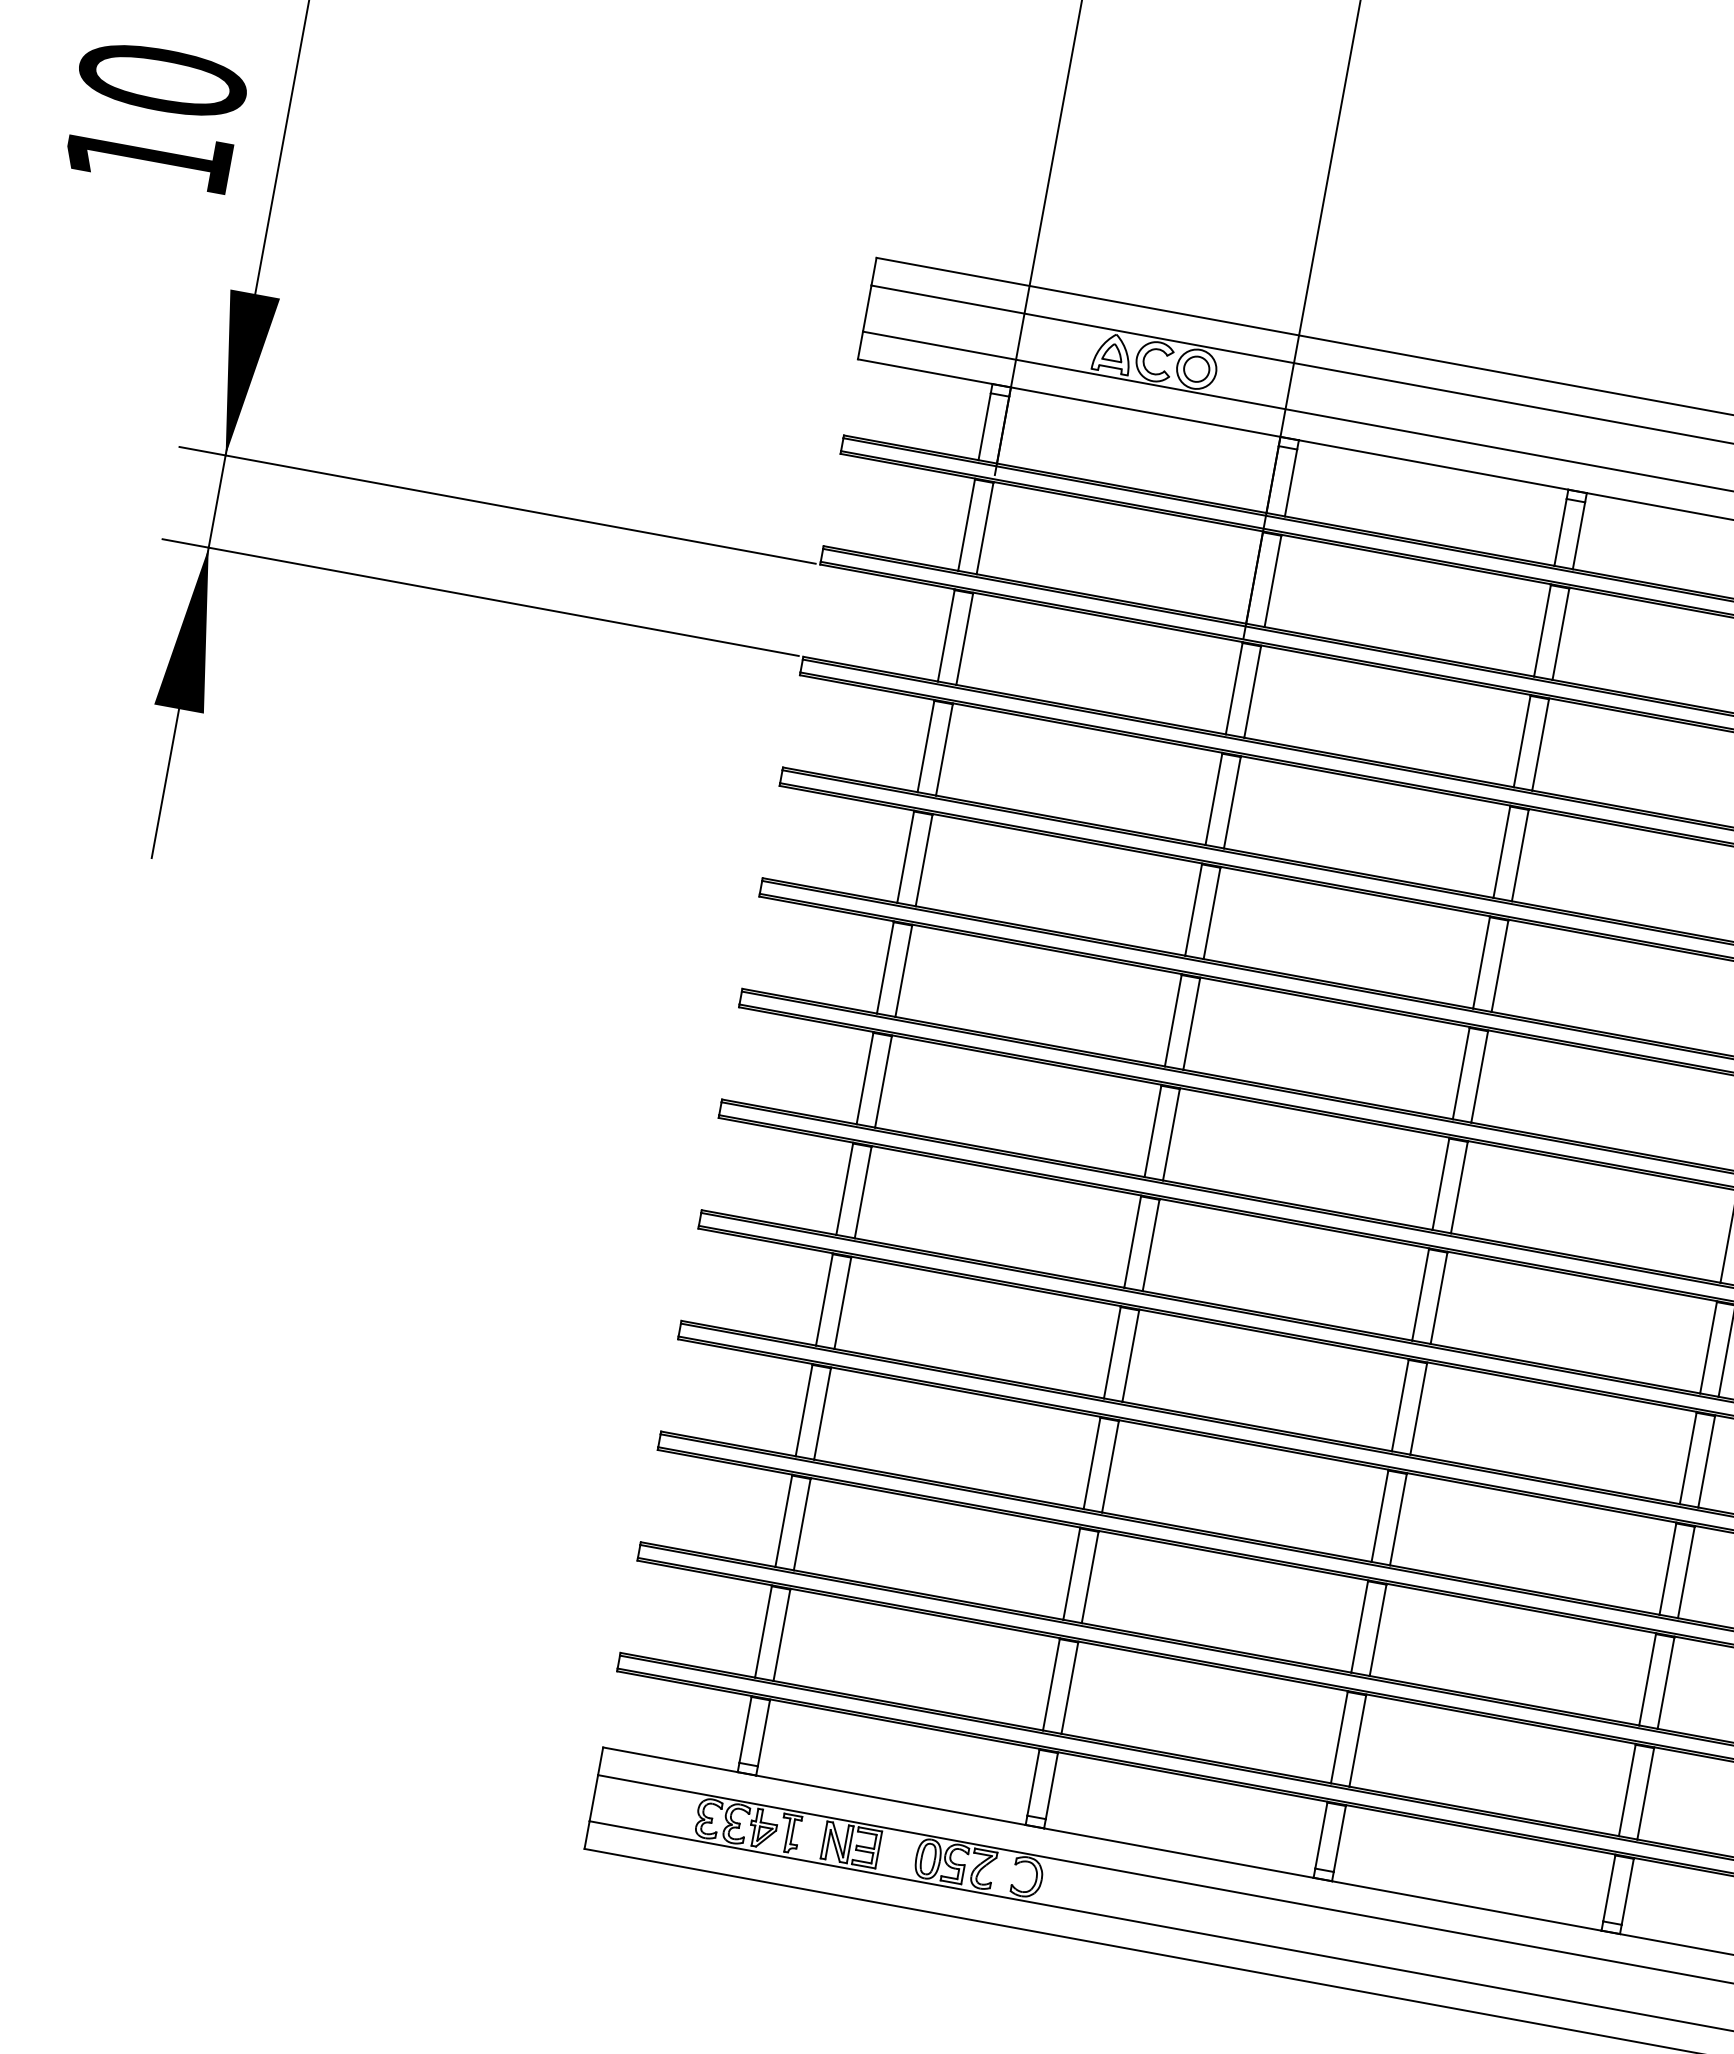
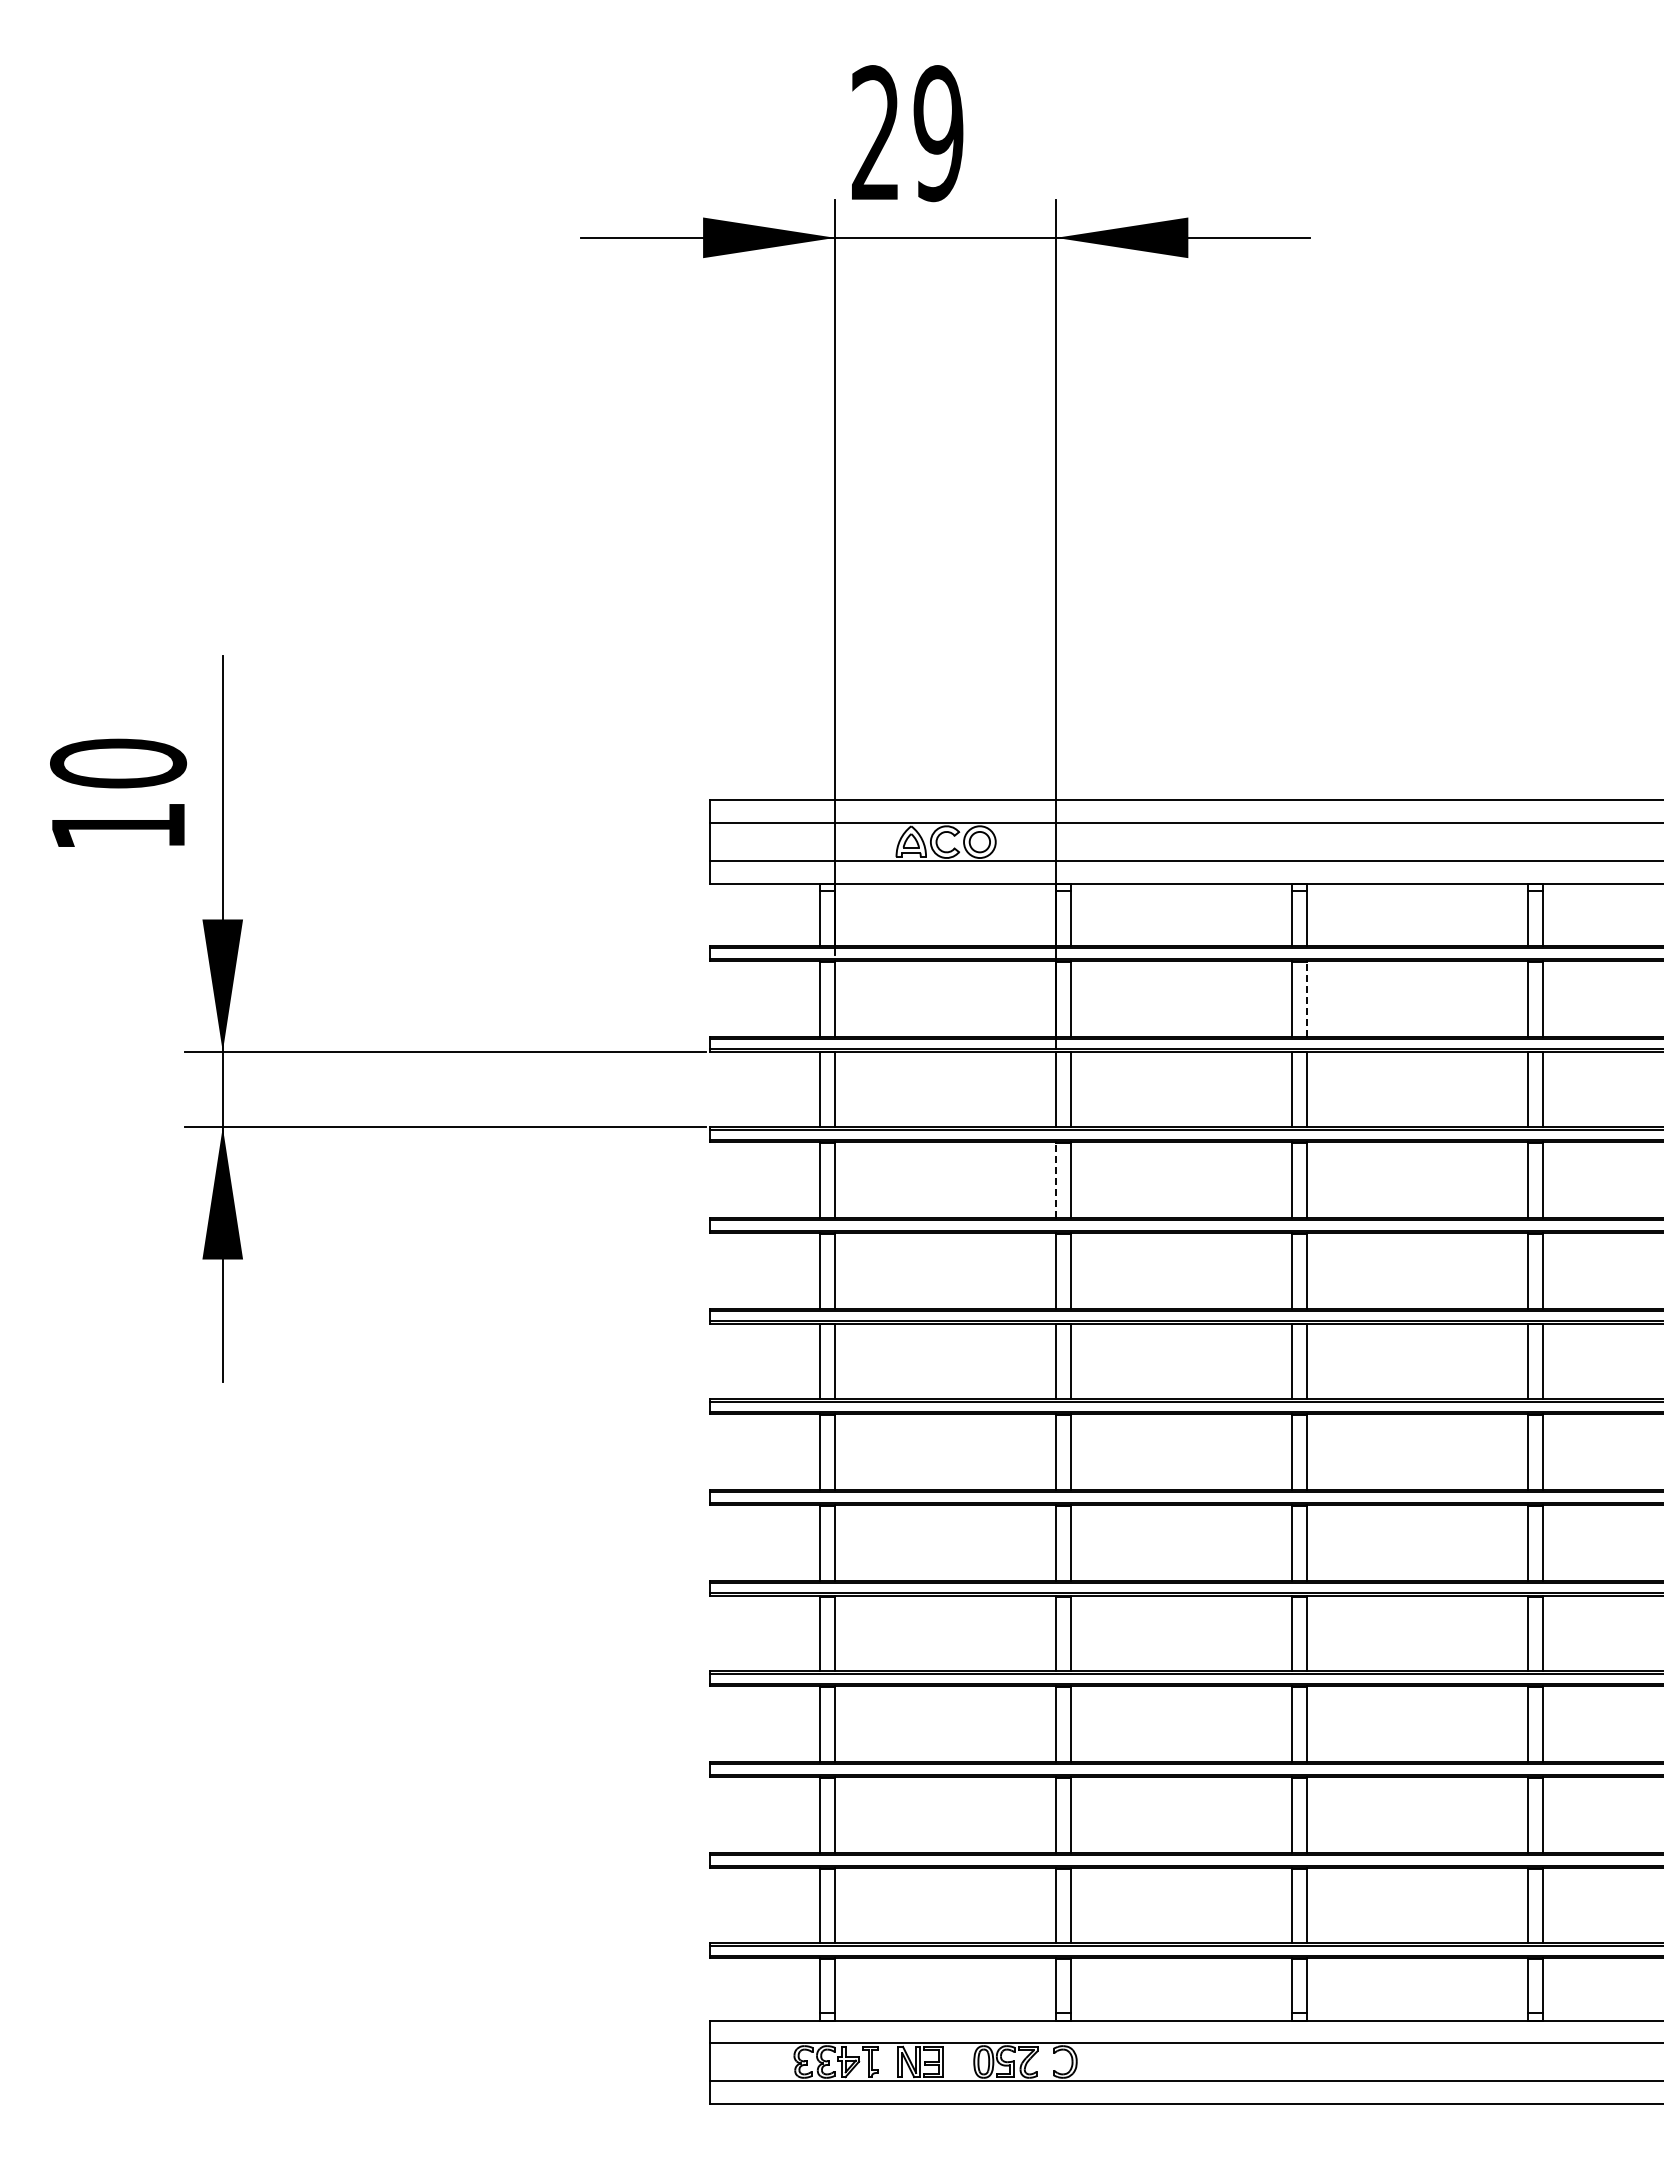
line: (1561, 633) -> (1307, 998), solid -> dashed
line: (1214, 799) -> (1056, 1180), solid -> dashed

